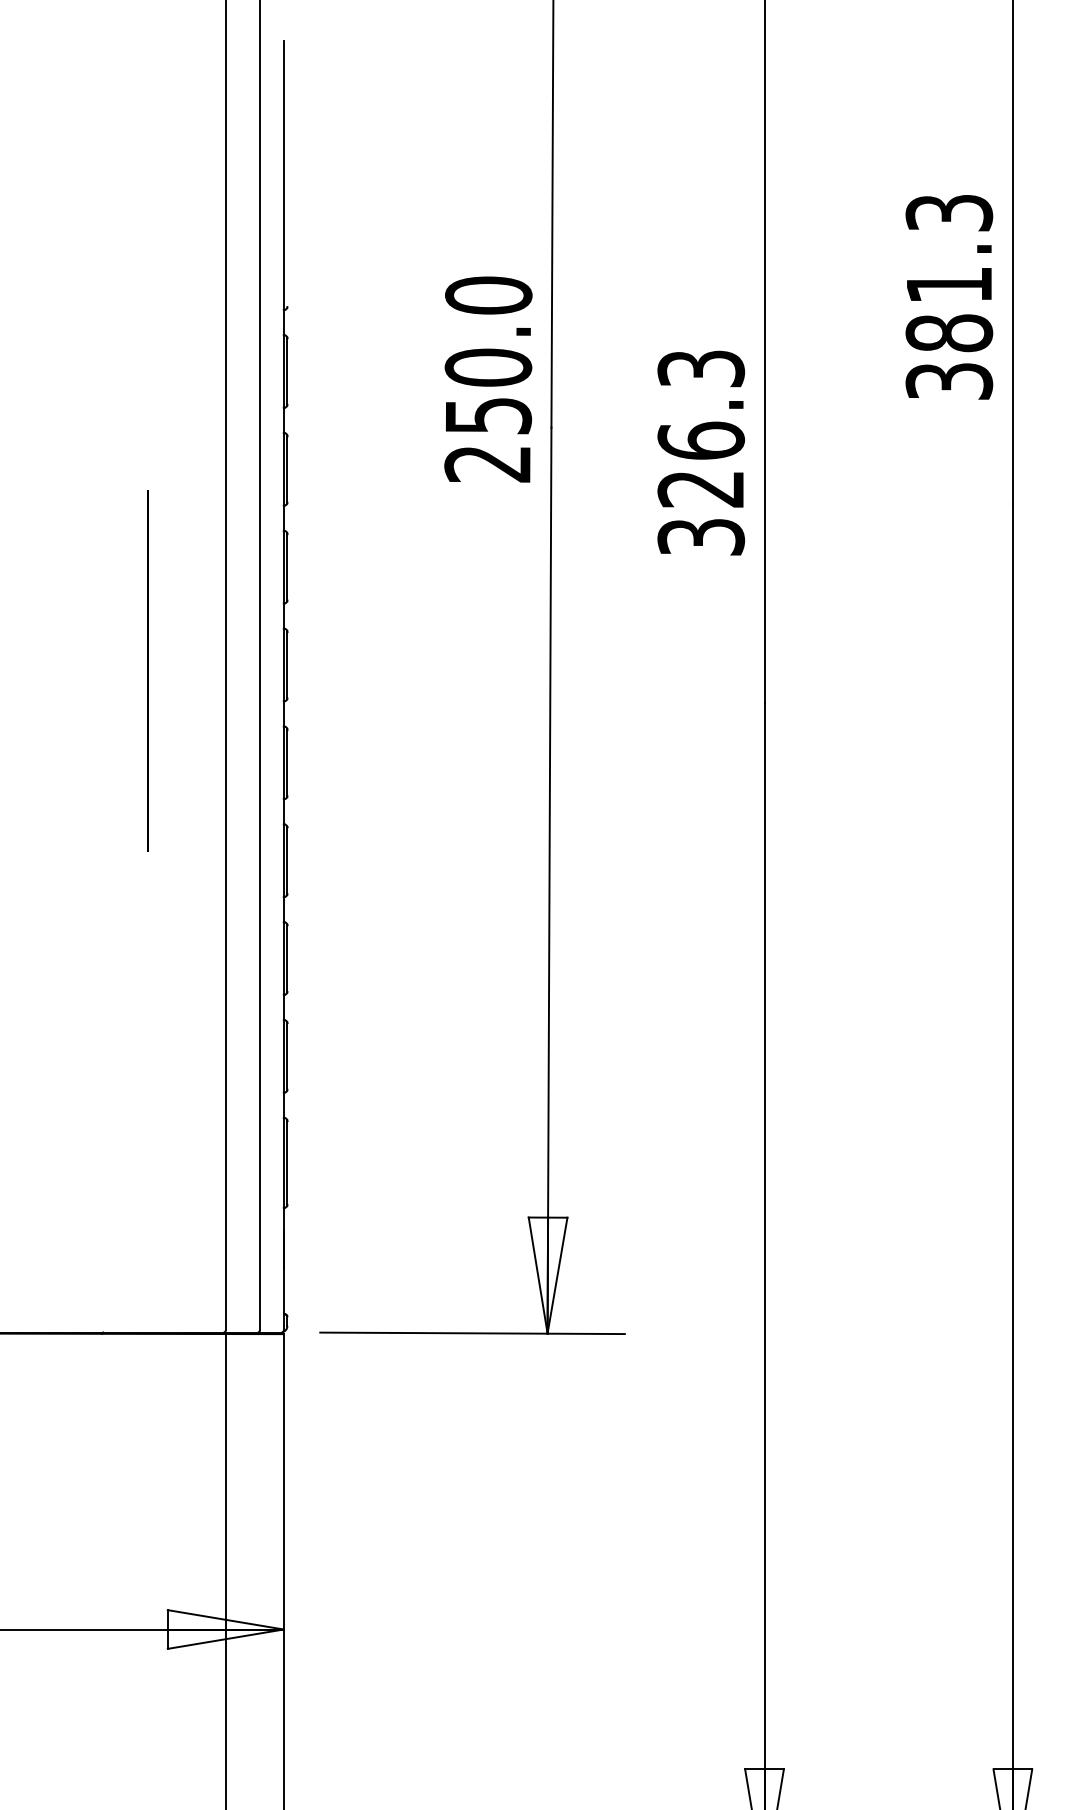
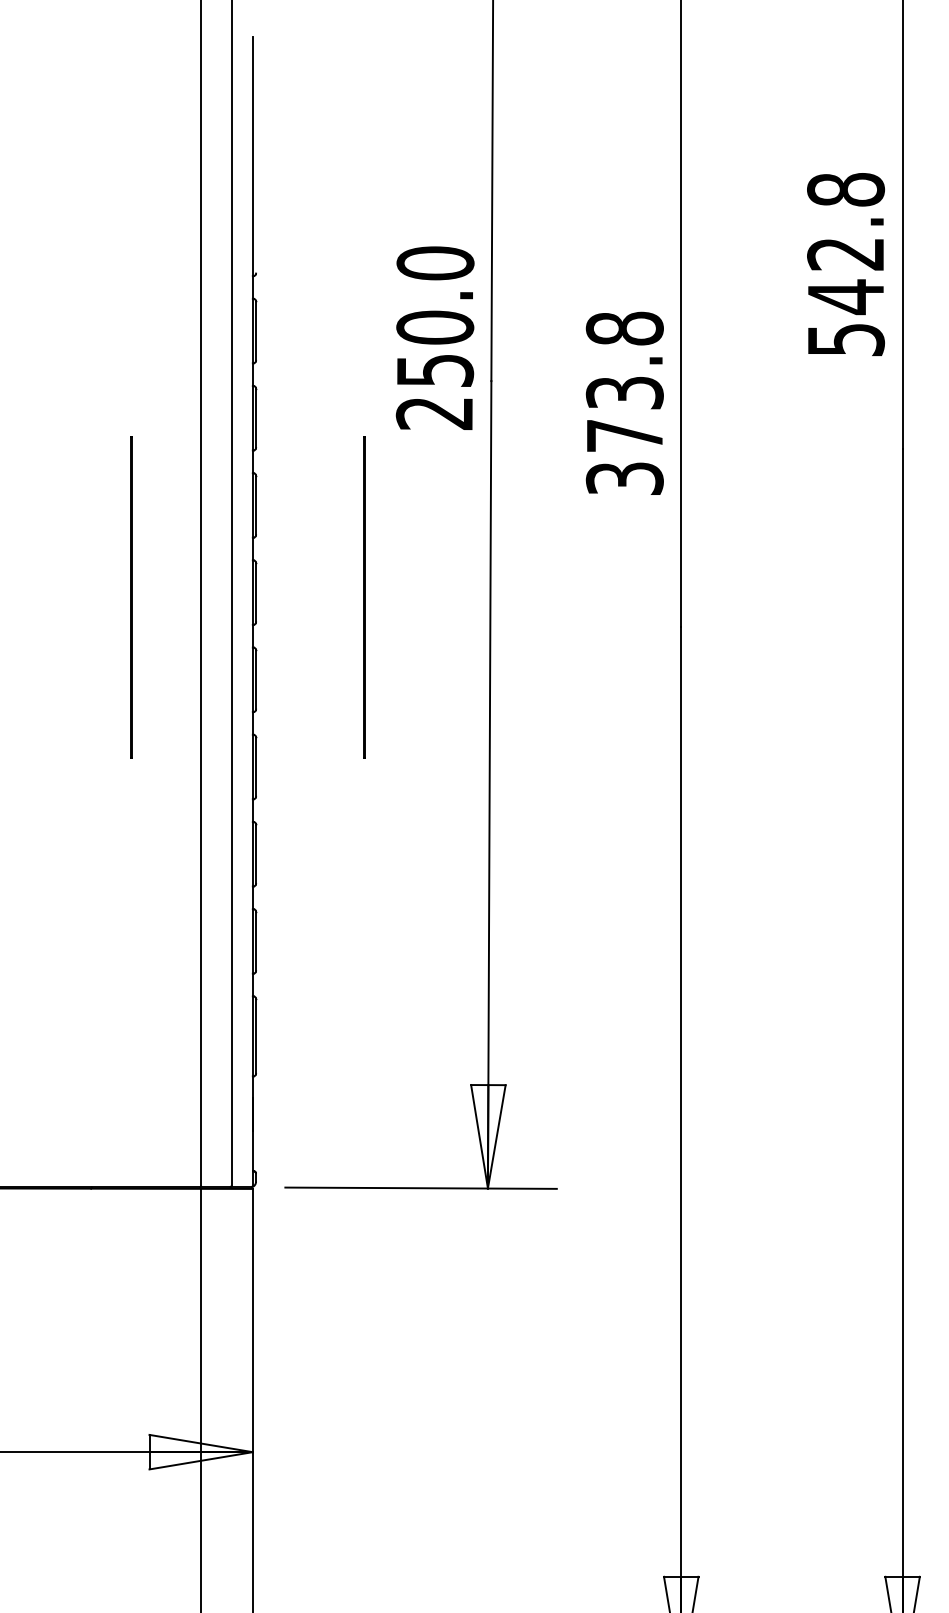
text: (949, 296) -> (846, 264), 381.3 -> 542.8
text: (700, 428) -> (624, 381), 326.3 -> 373.8
line: (409, 670) -> (364, 597), added

